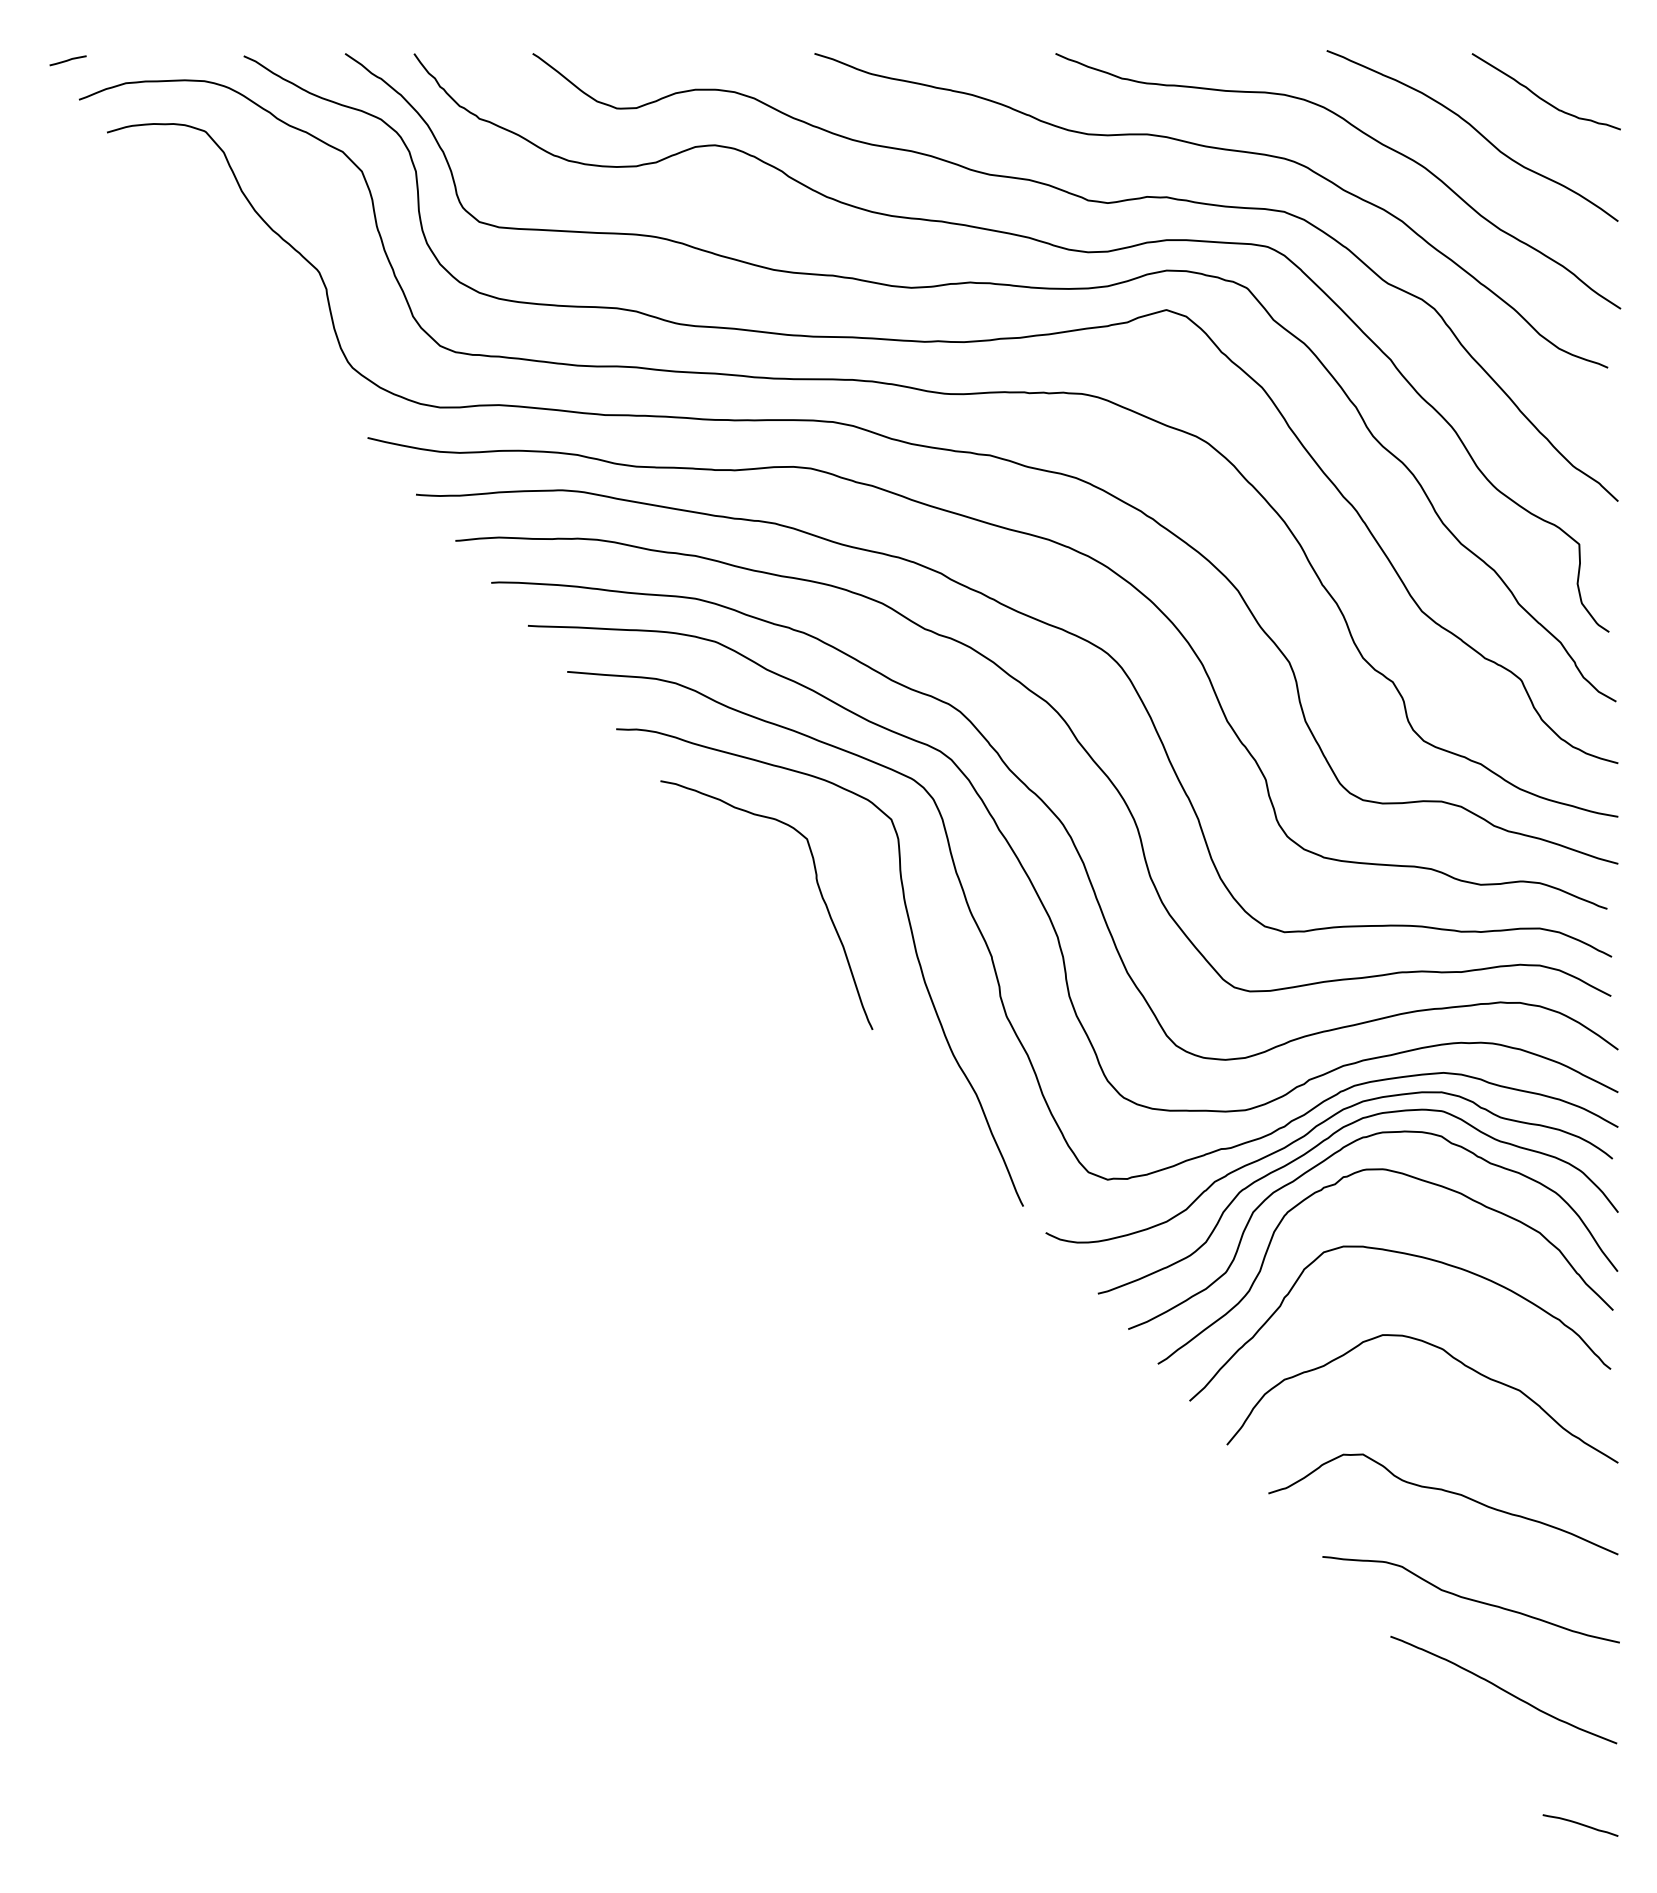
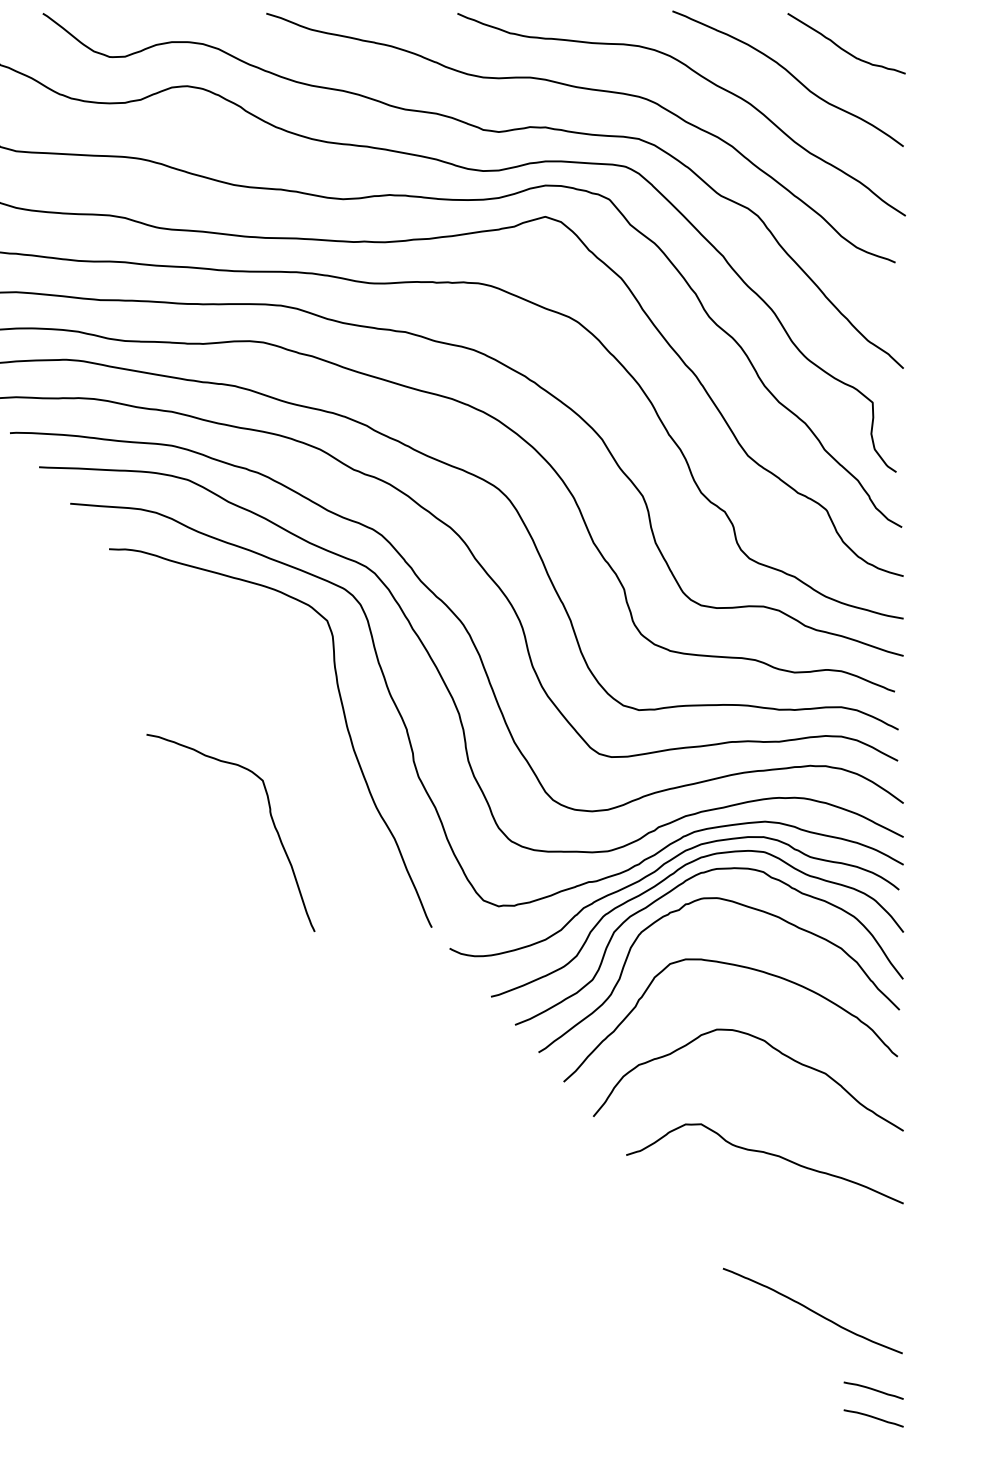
curve: (817, 886) -> (271, 818), moved
curve: (1470, 1599) -> (786, 1239), removed
curve: (1580, 1790) -> (873, 1390), added

